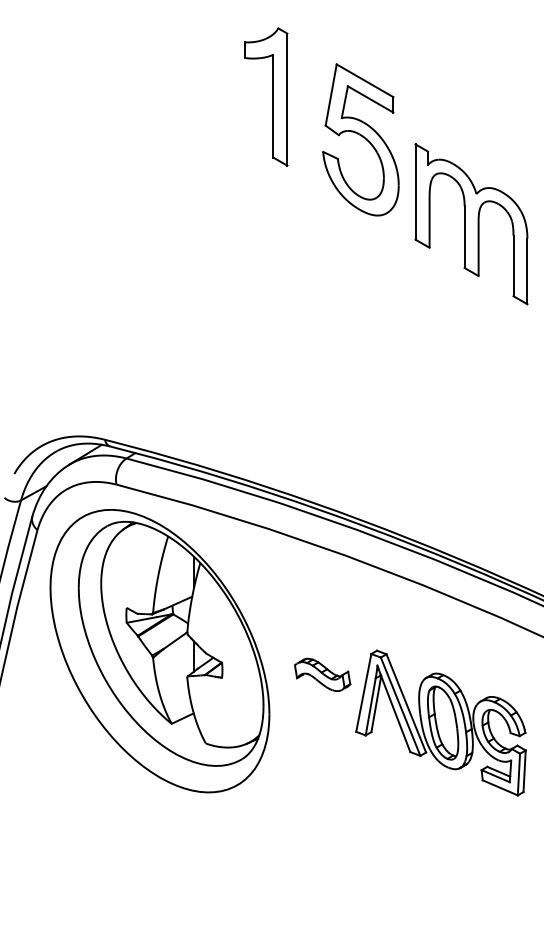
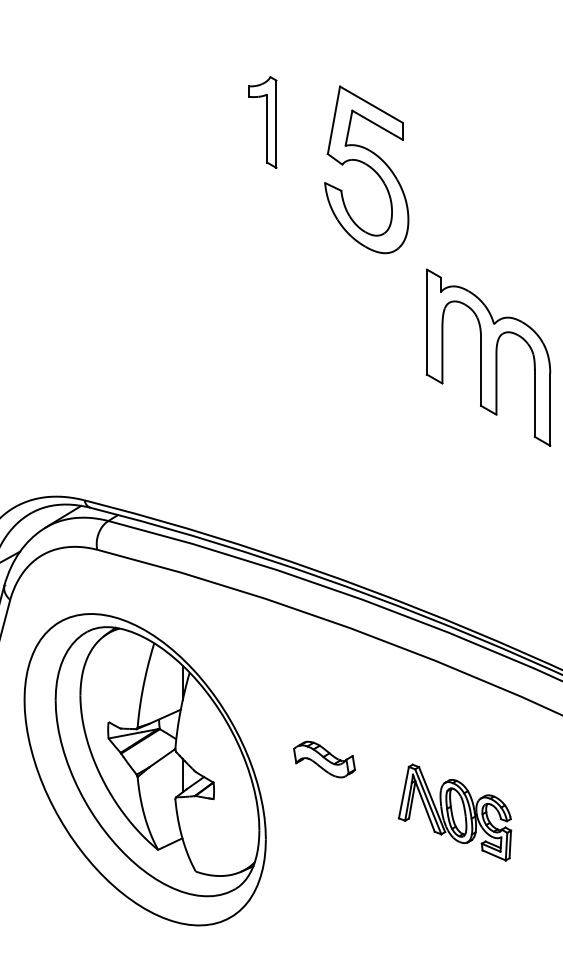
part: (266, 96) -> (262, 121), size x0.6
part: (471, 224) -> (488, 357), moved
part: (159, 651) -> (144, 770), moved
part: (440, 722) -> (454, 812), size x0.6

